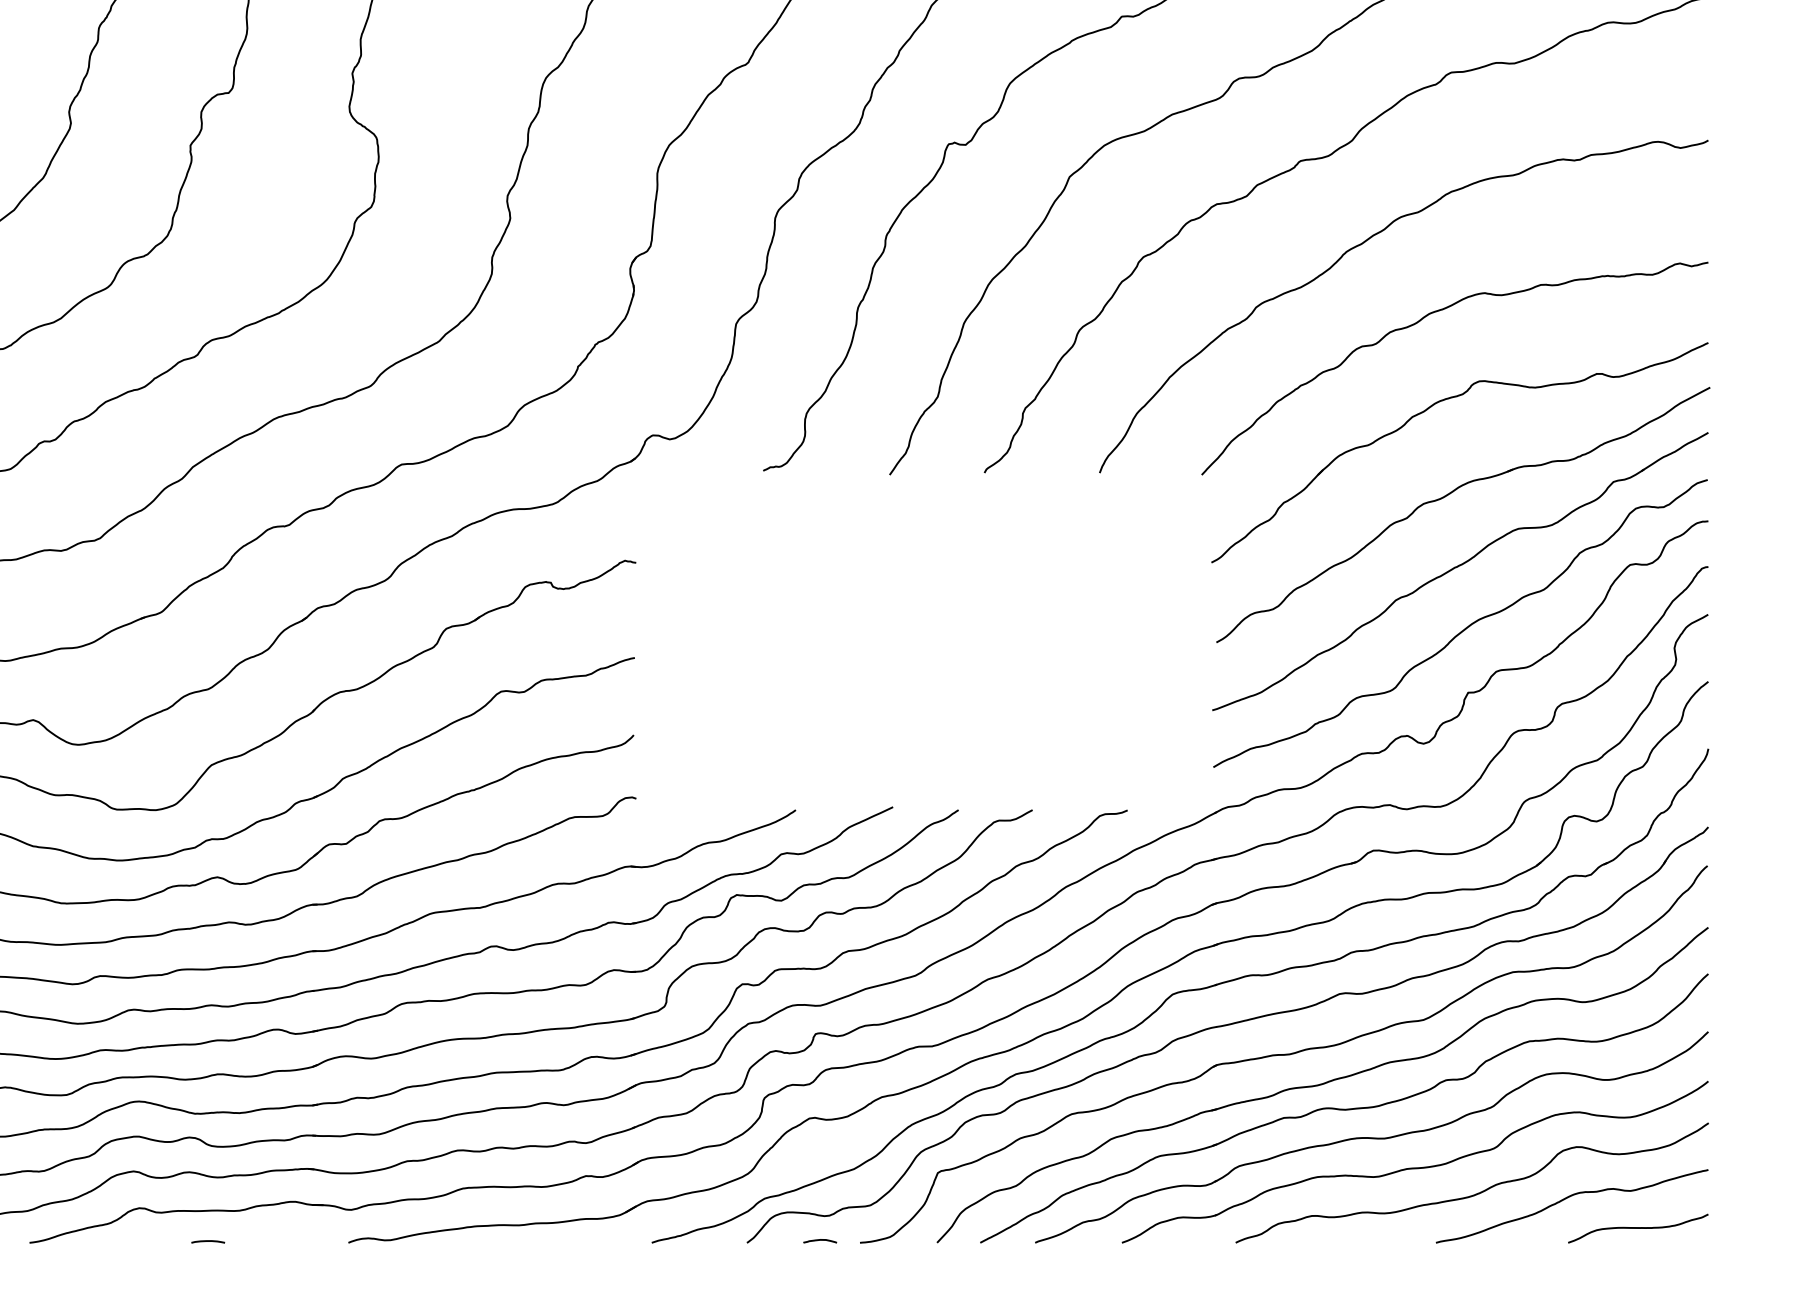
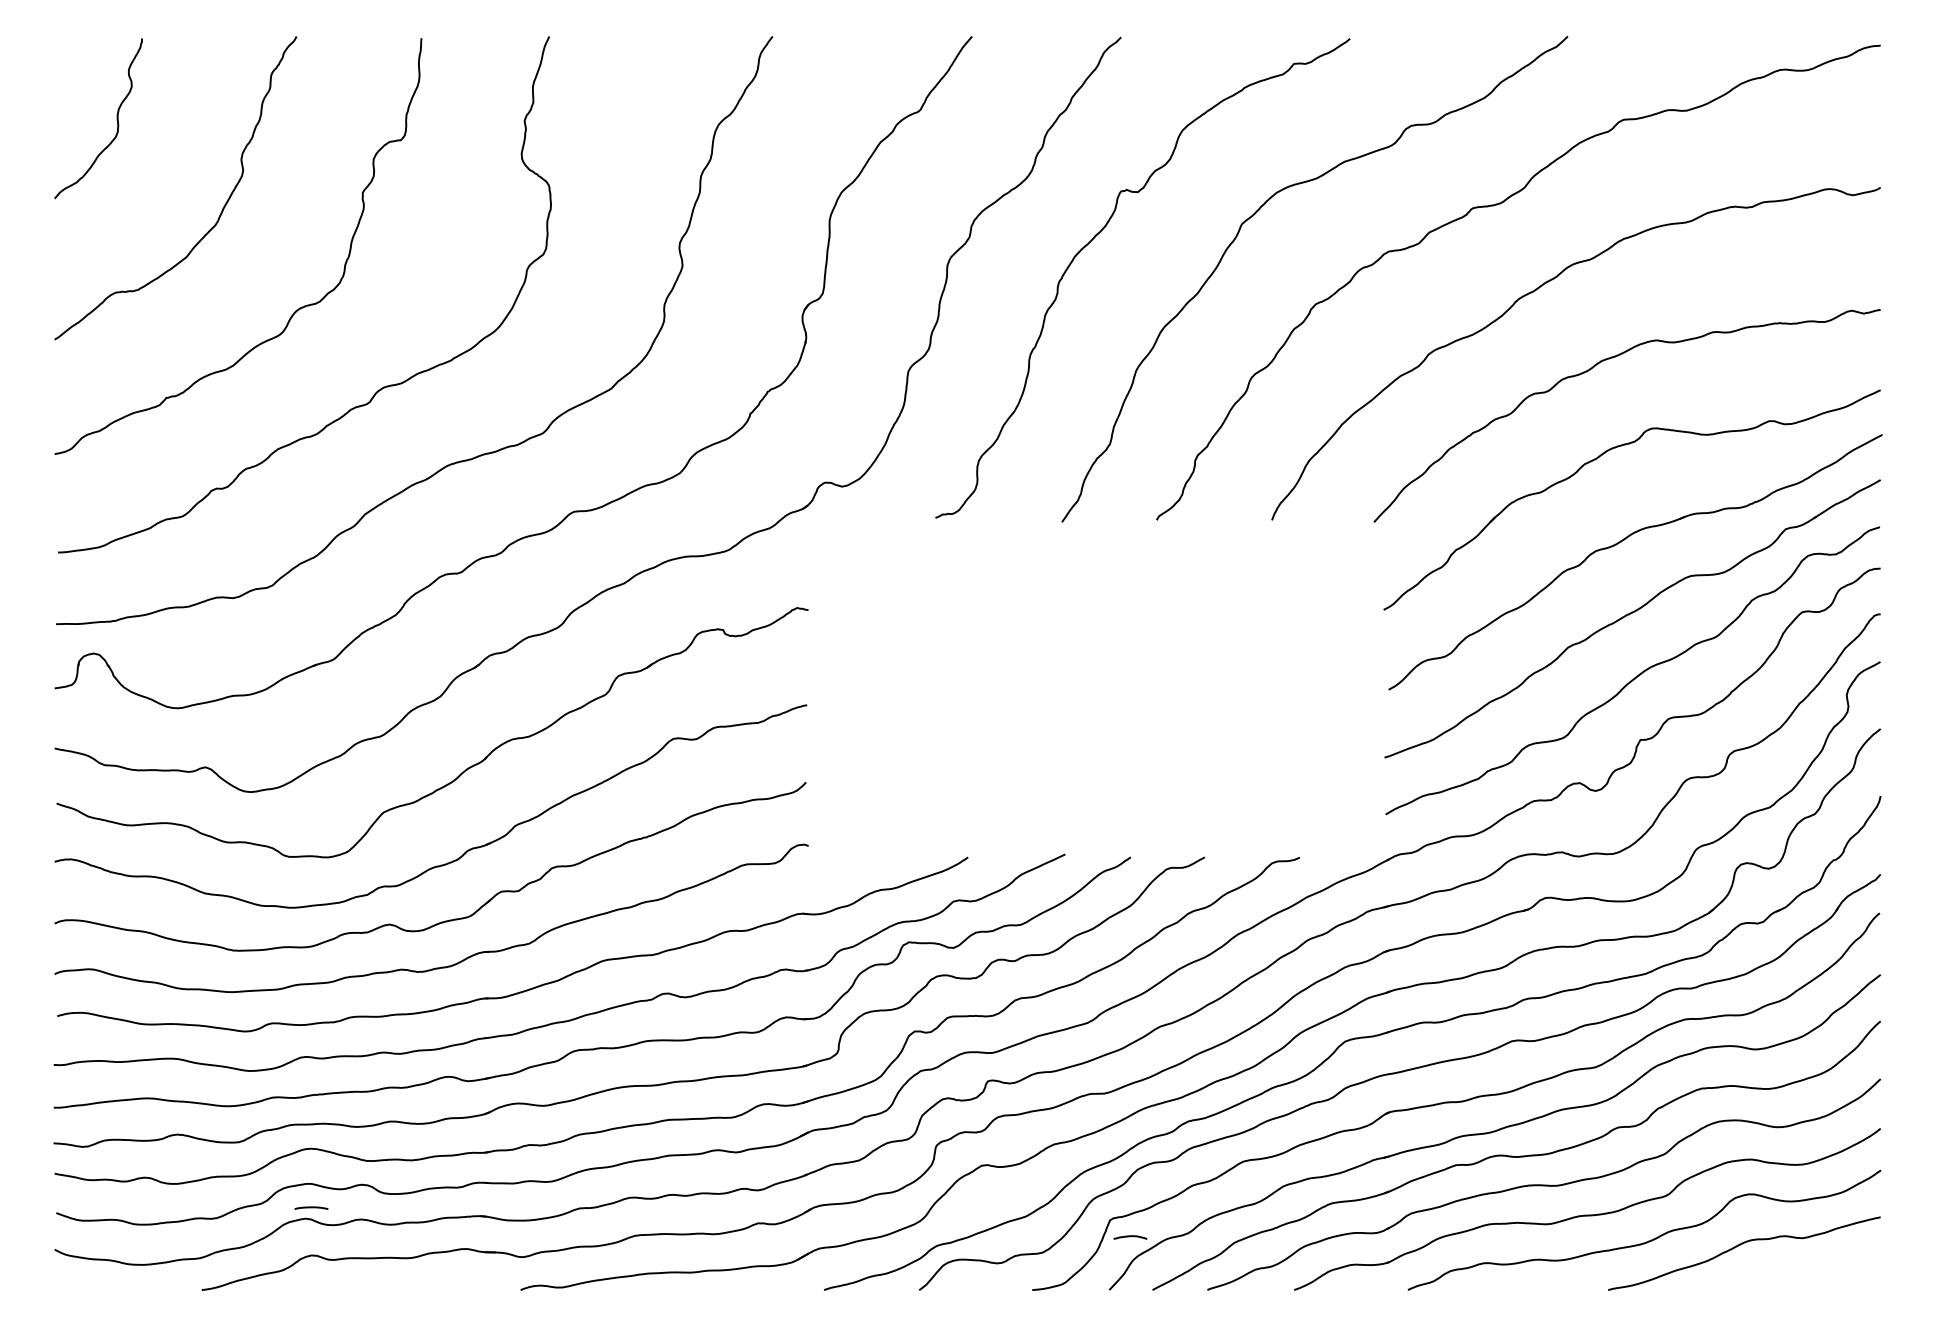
curve: (1638, 1228) -> (1810, 1275), removed
curve: (820, 1240) -> (1130, 1236), moved
line: (208, 1241) -> (311, 1207), moved

